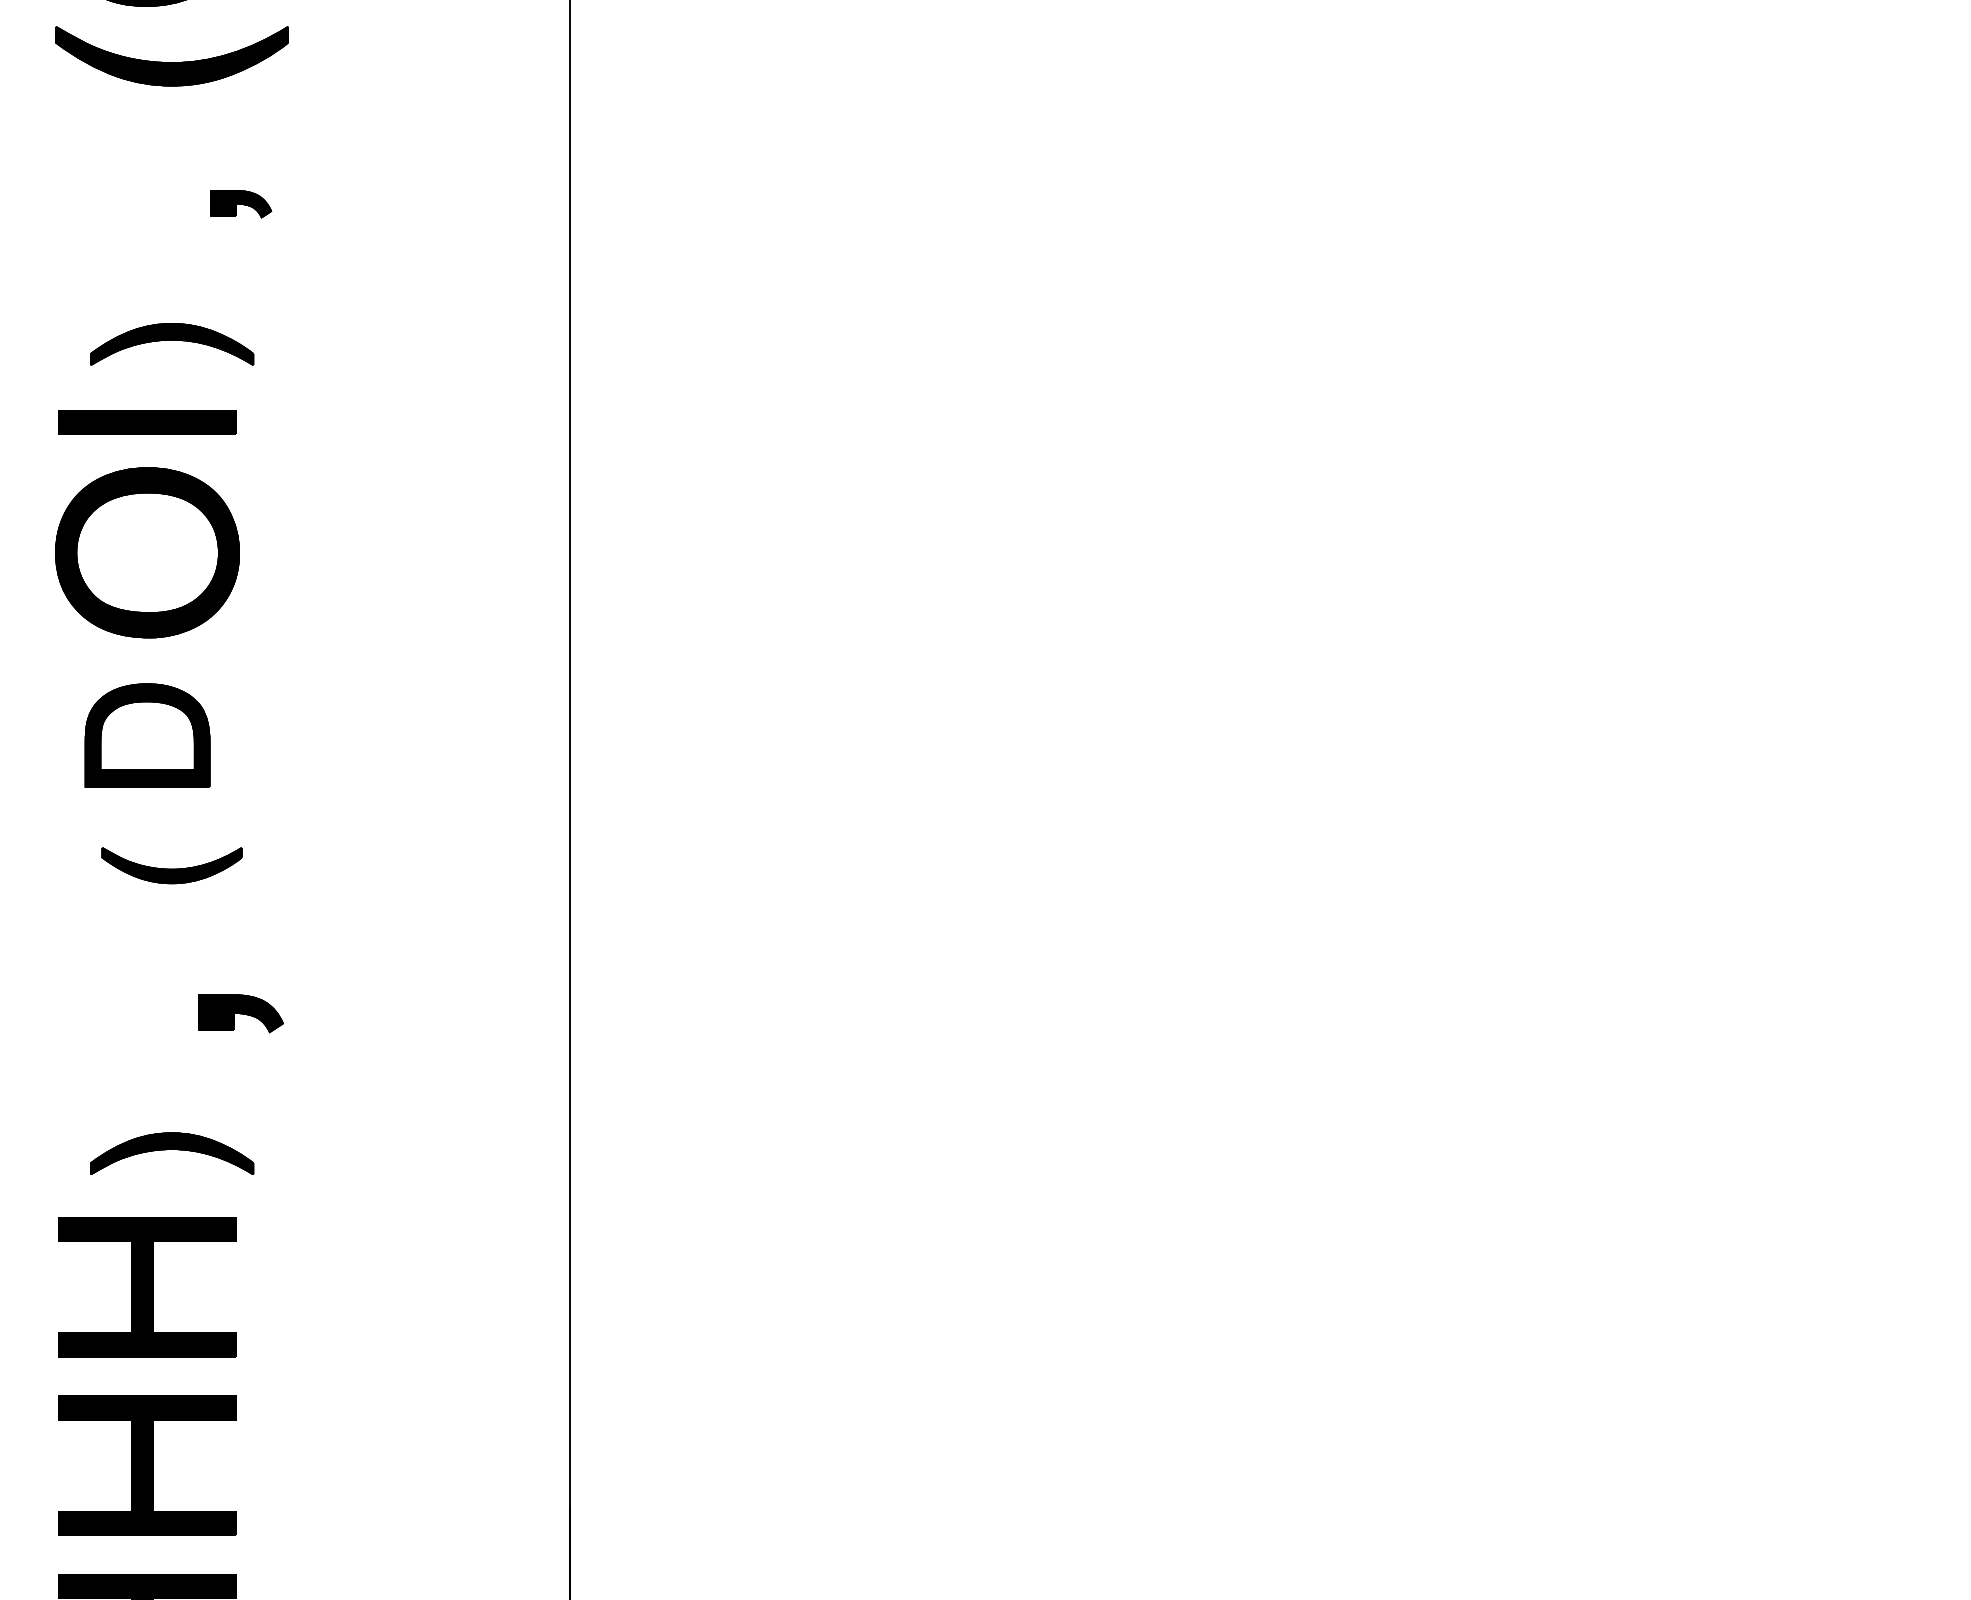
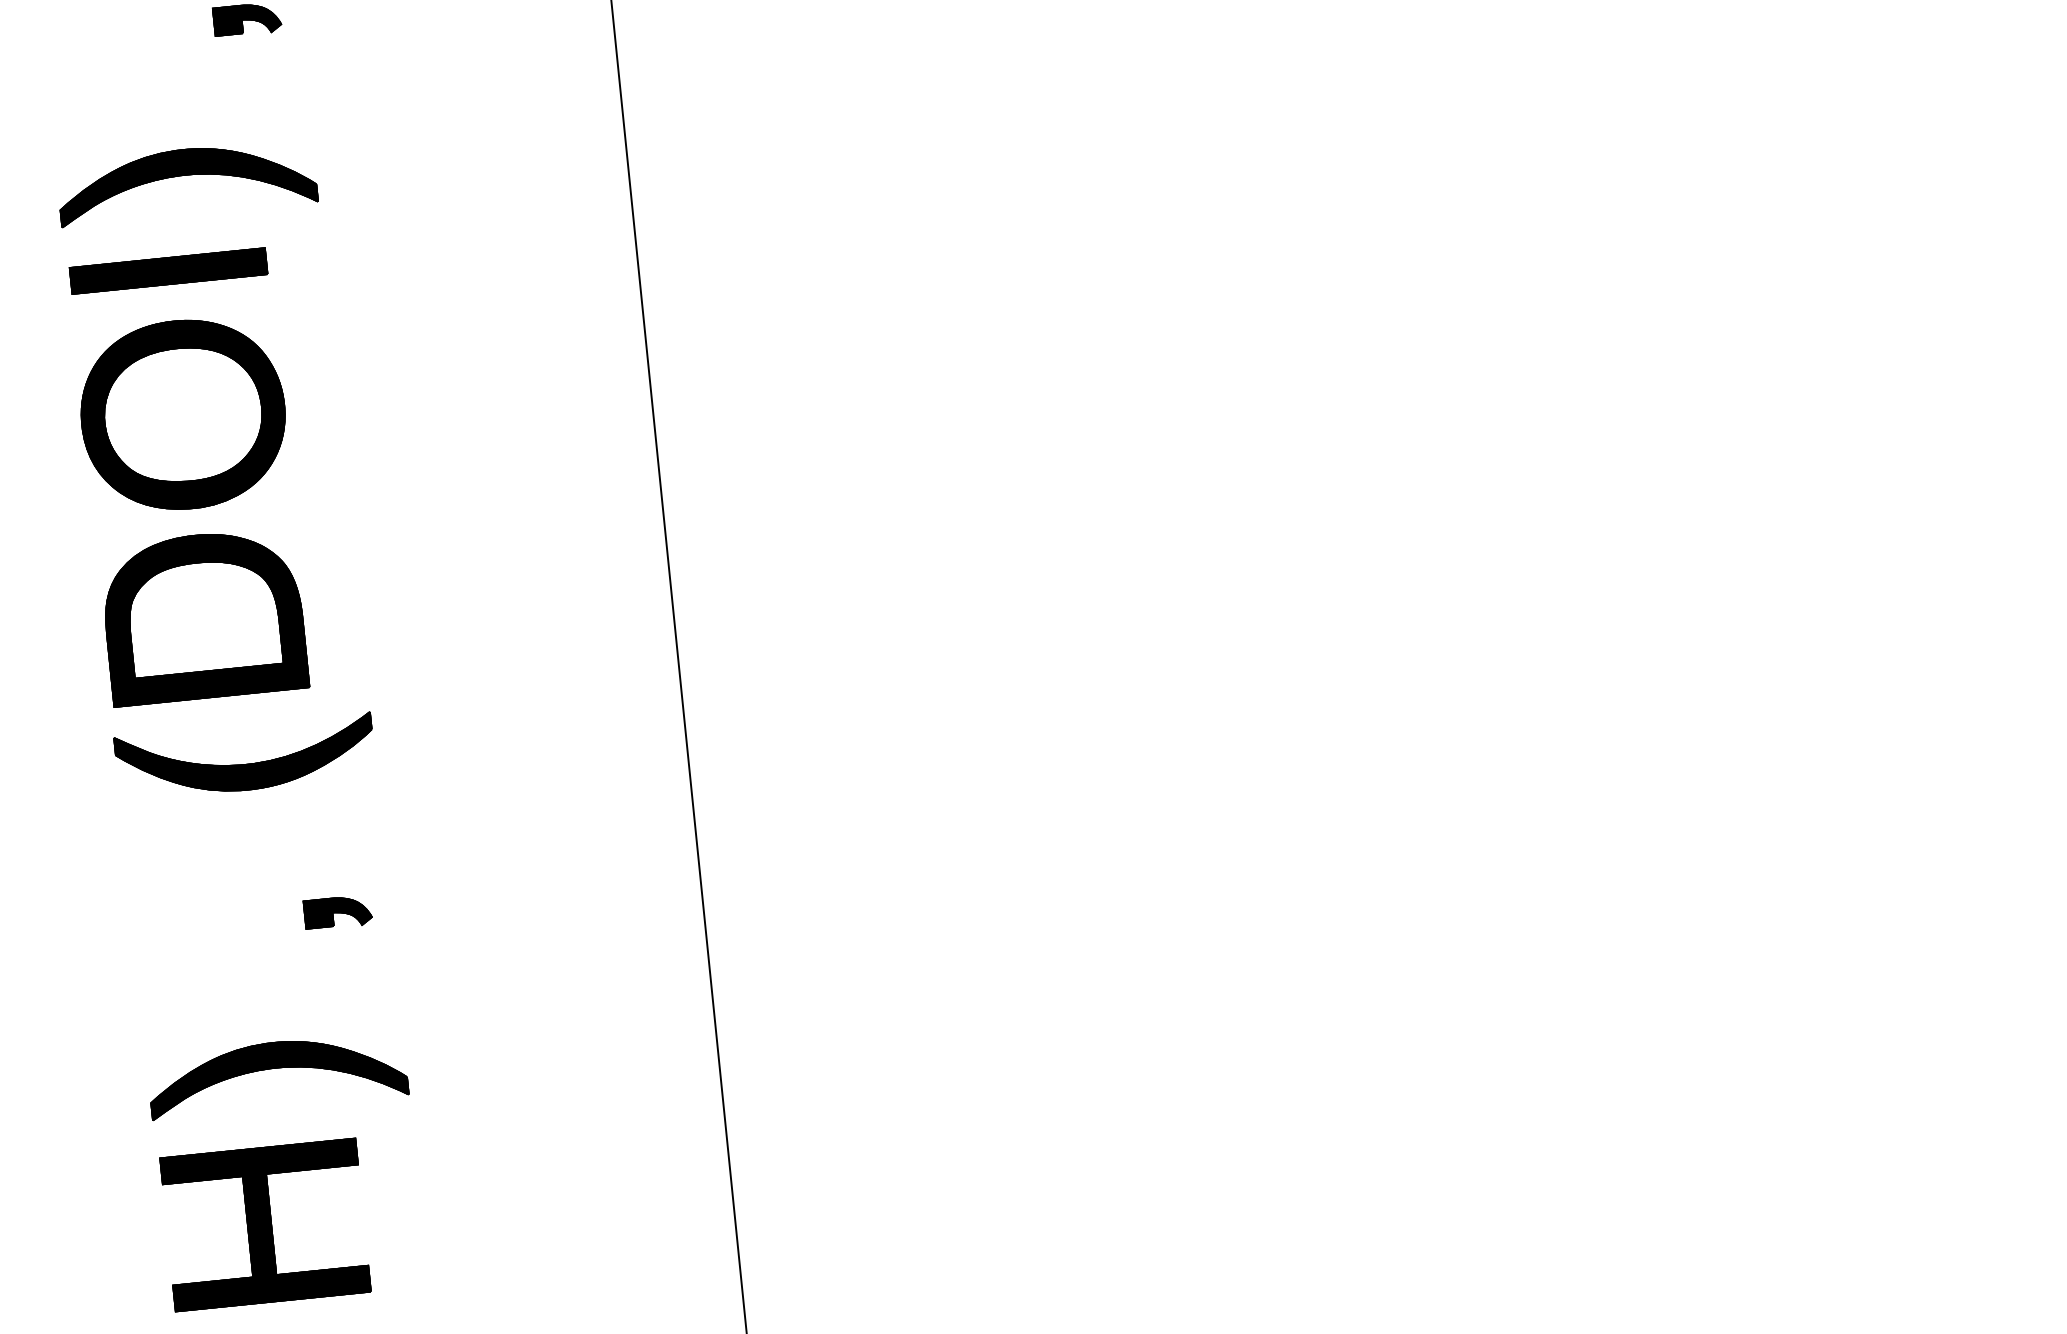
part: (171, 344) -> (186, 182), size x1.43
part: (147, 735) -> (203, 616), size x1.43
part: (171, 865) -> (244, 757), size x1.67
part: (241, 1013) -> (338, 912), size x0.71
part: (171, 1153) -> (276, 1074), size x1.43

